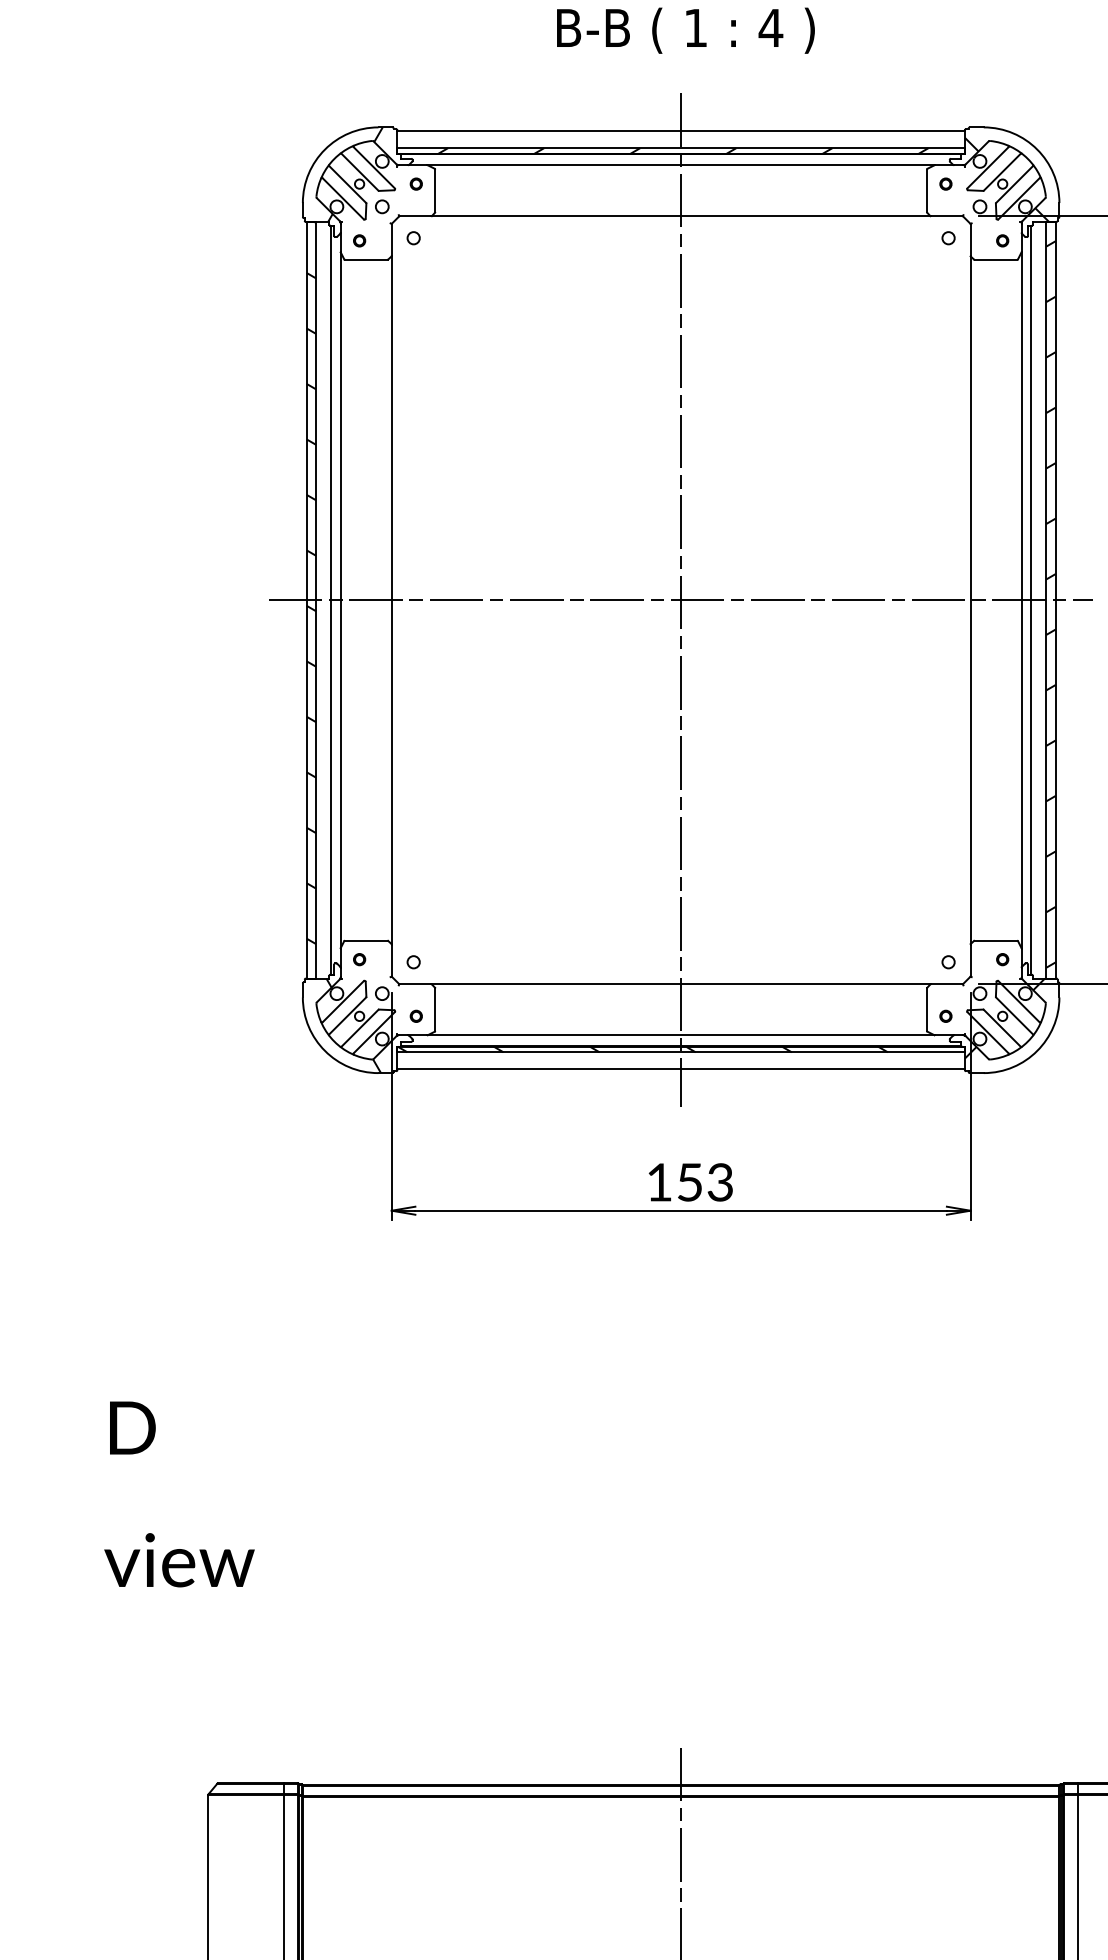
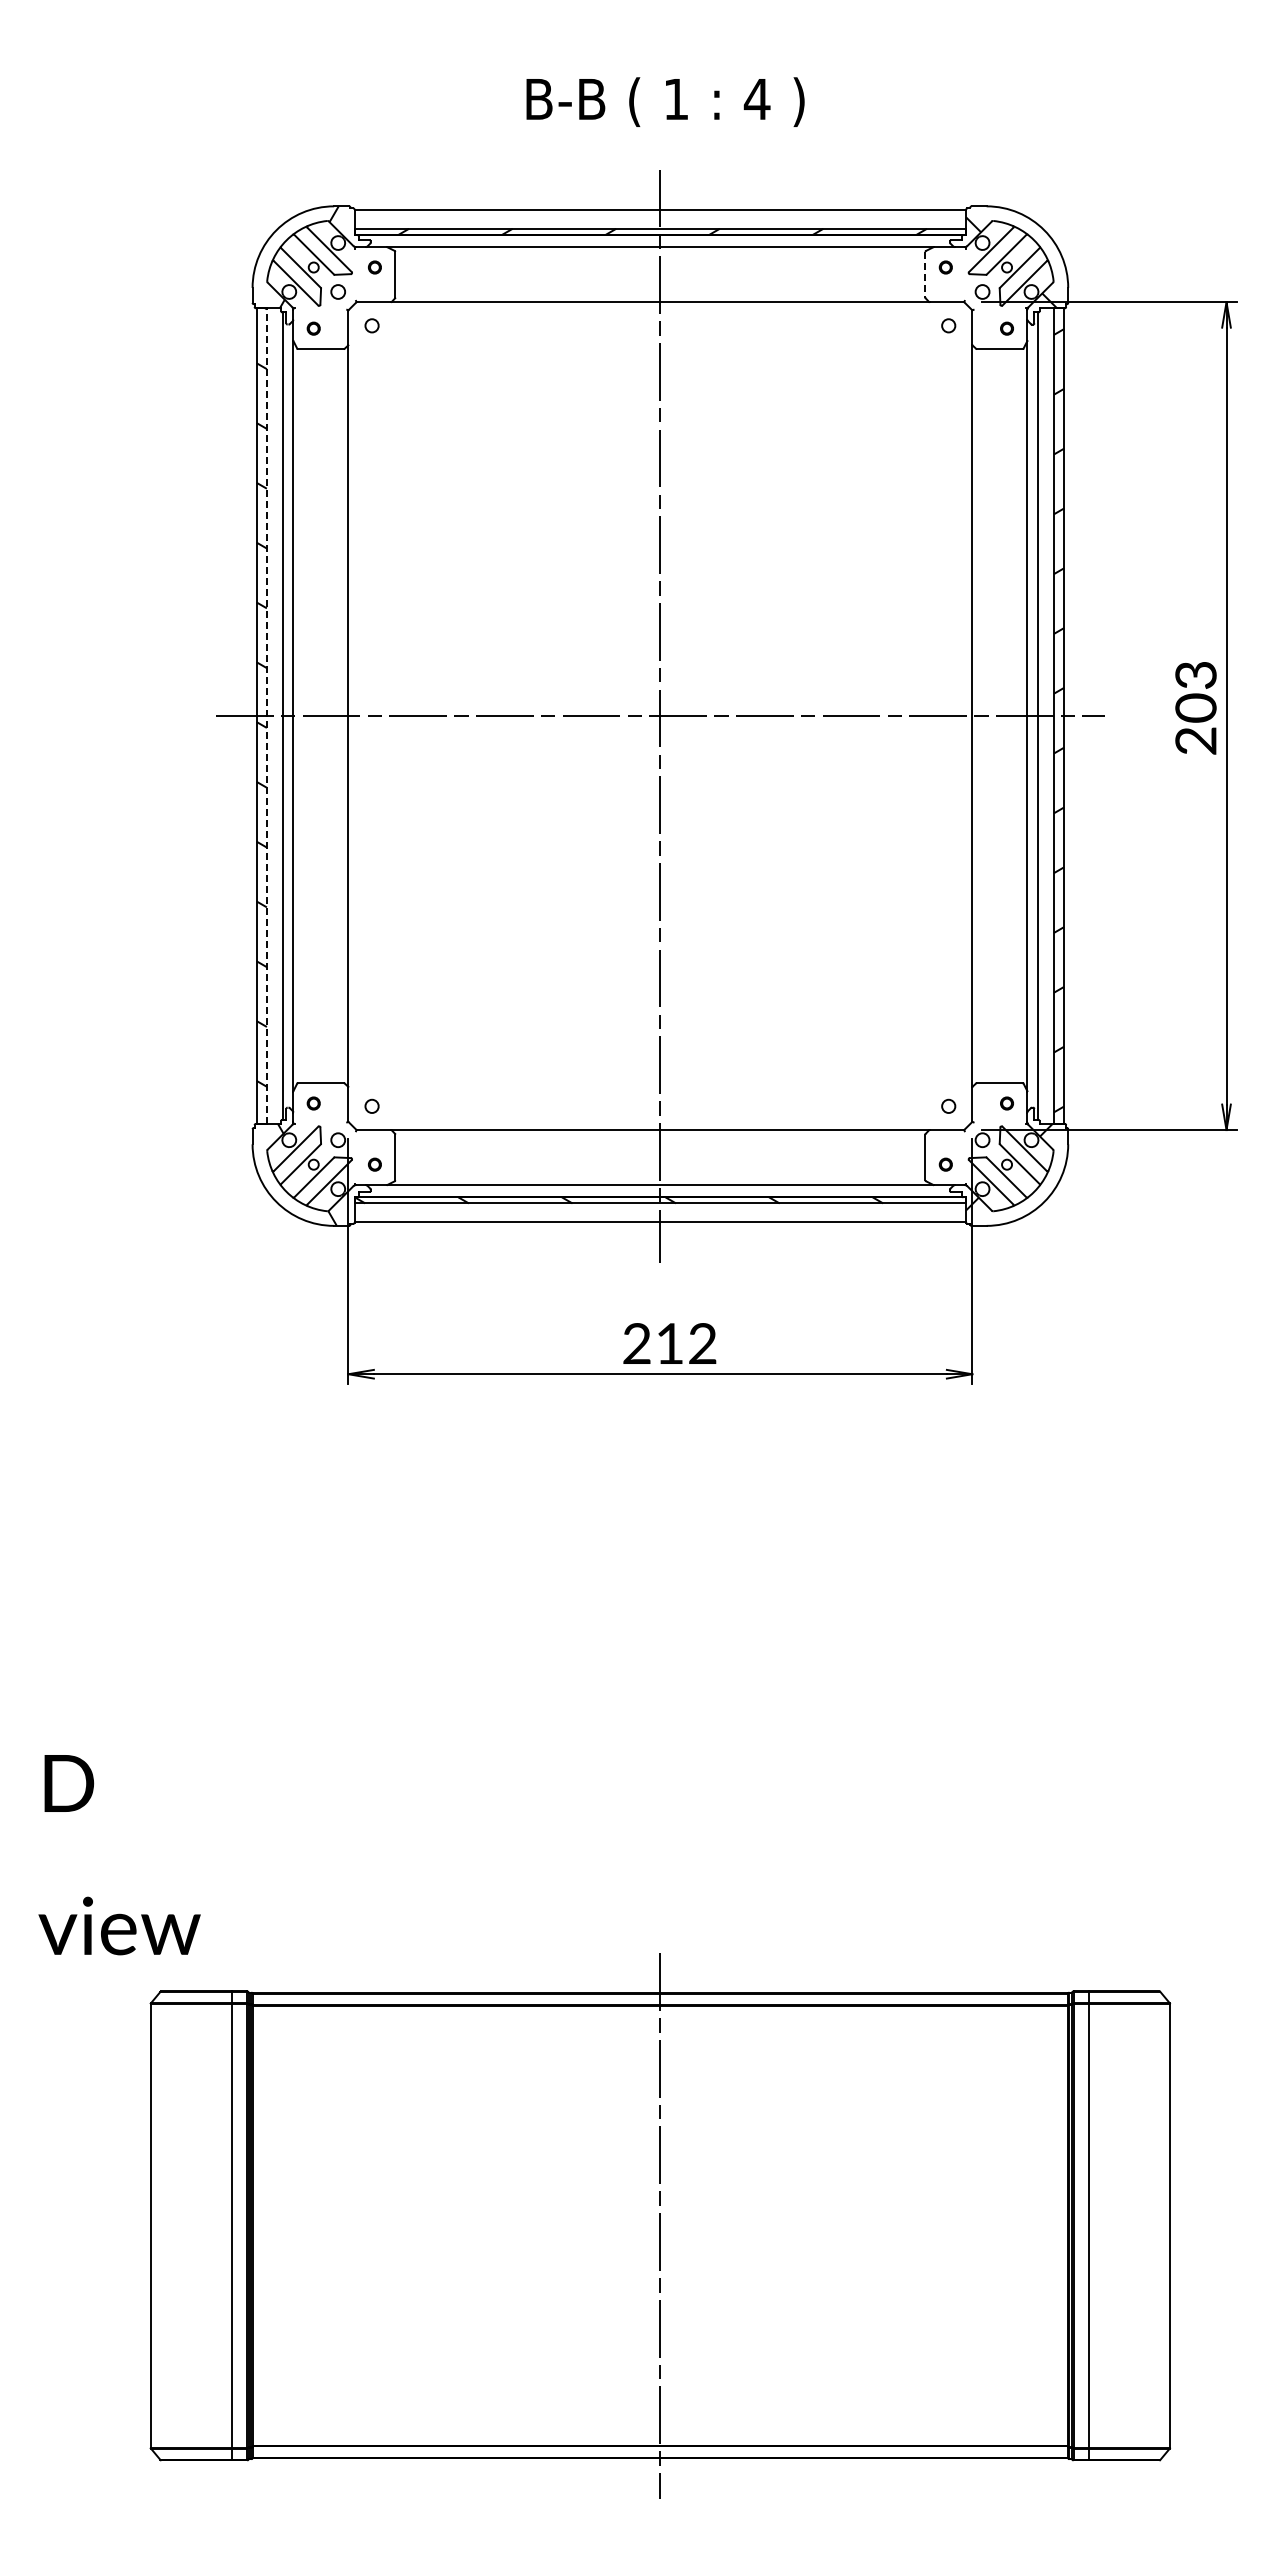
line: (927, 190) -> (925, 274), solid -> dashed
line: (315, 600) -> (266, 716), solid -> dashed
text: (689, 1182) -> (669, 1343), 153 -> 212
text: (179, 1494) -> (119, 1855), moved

